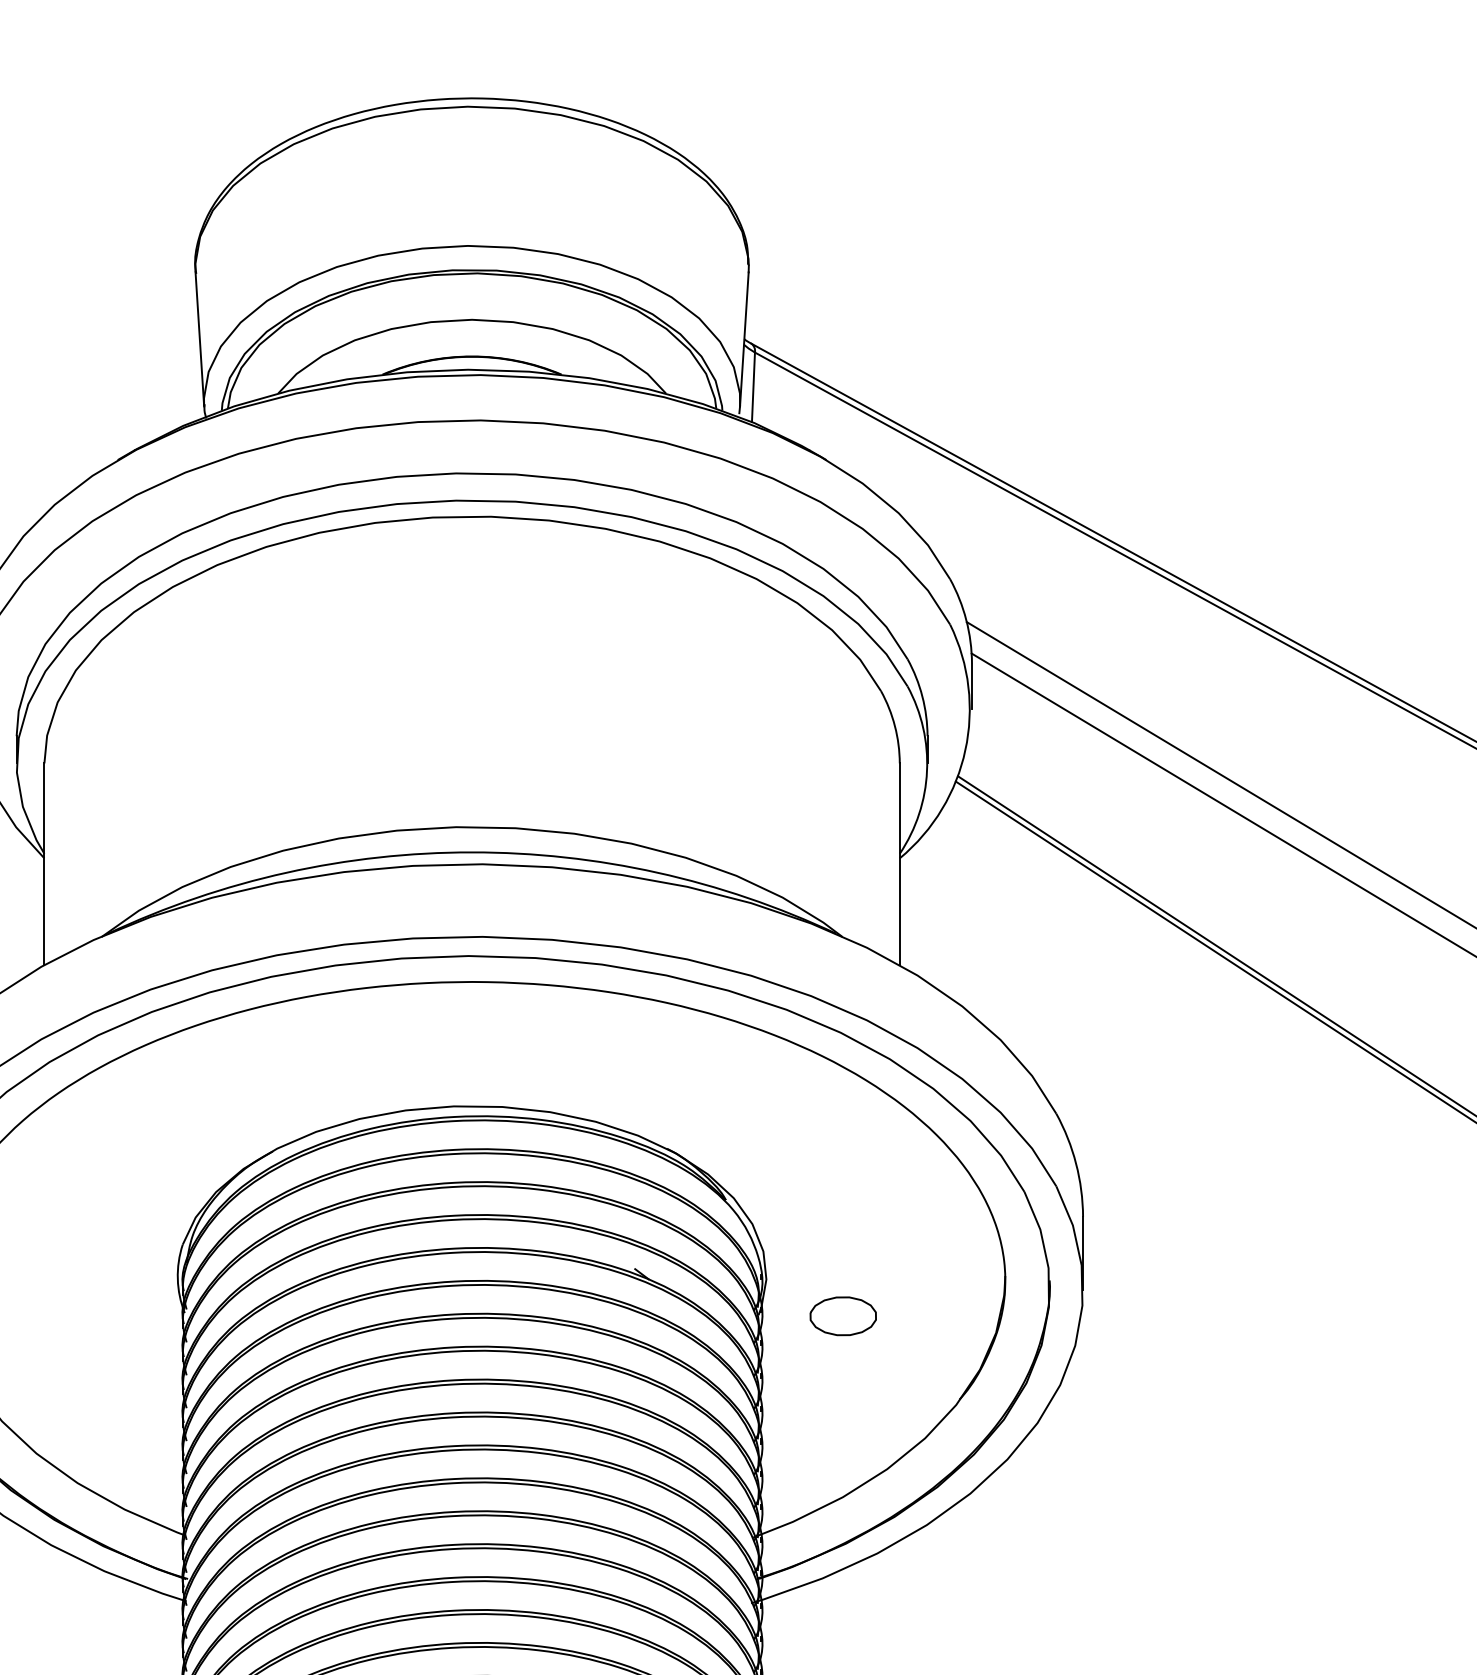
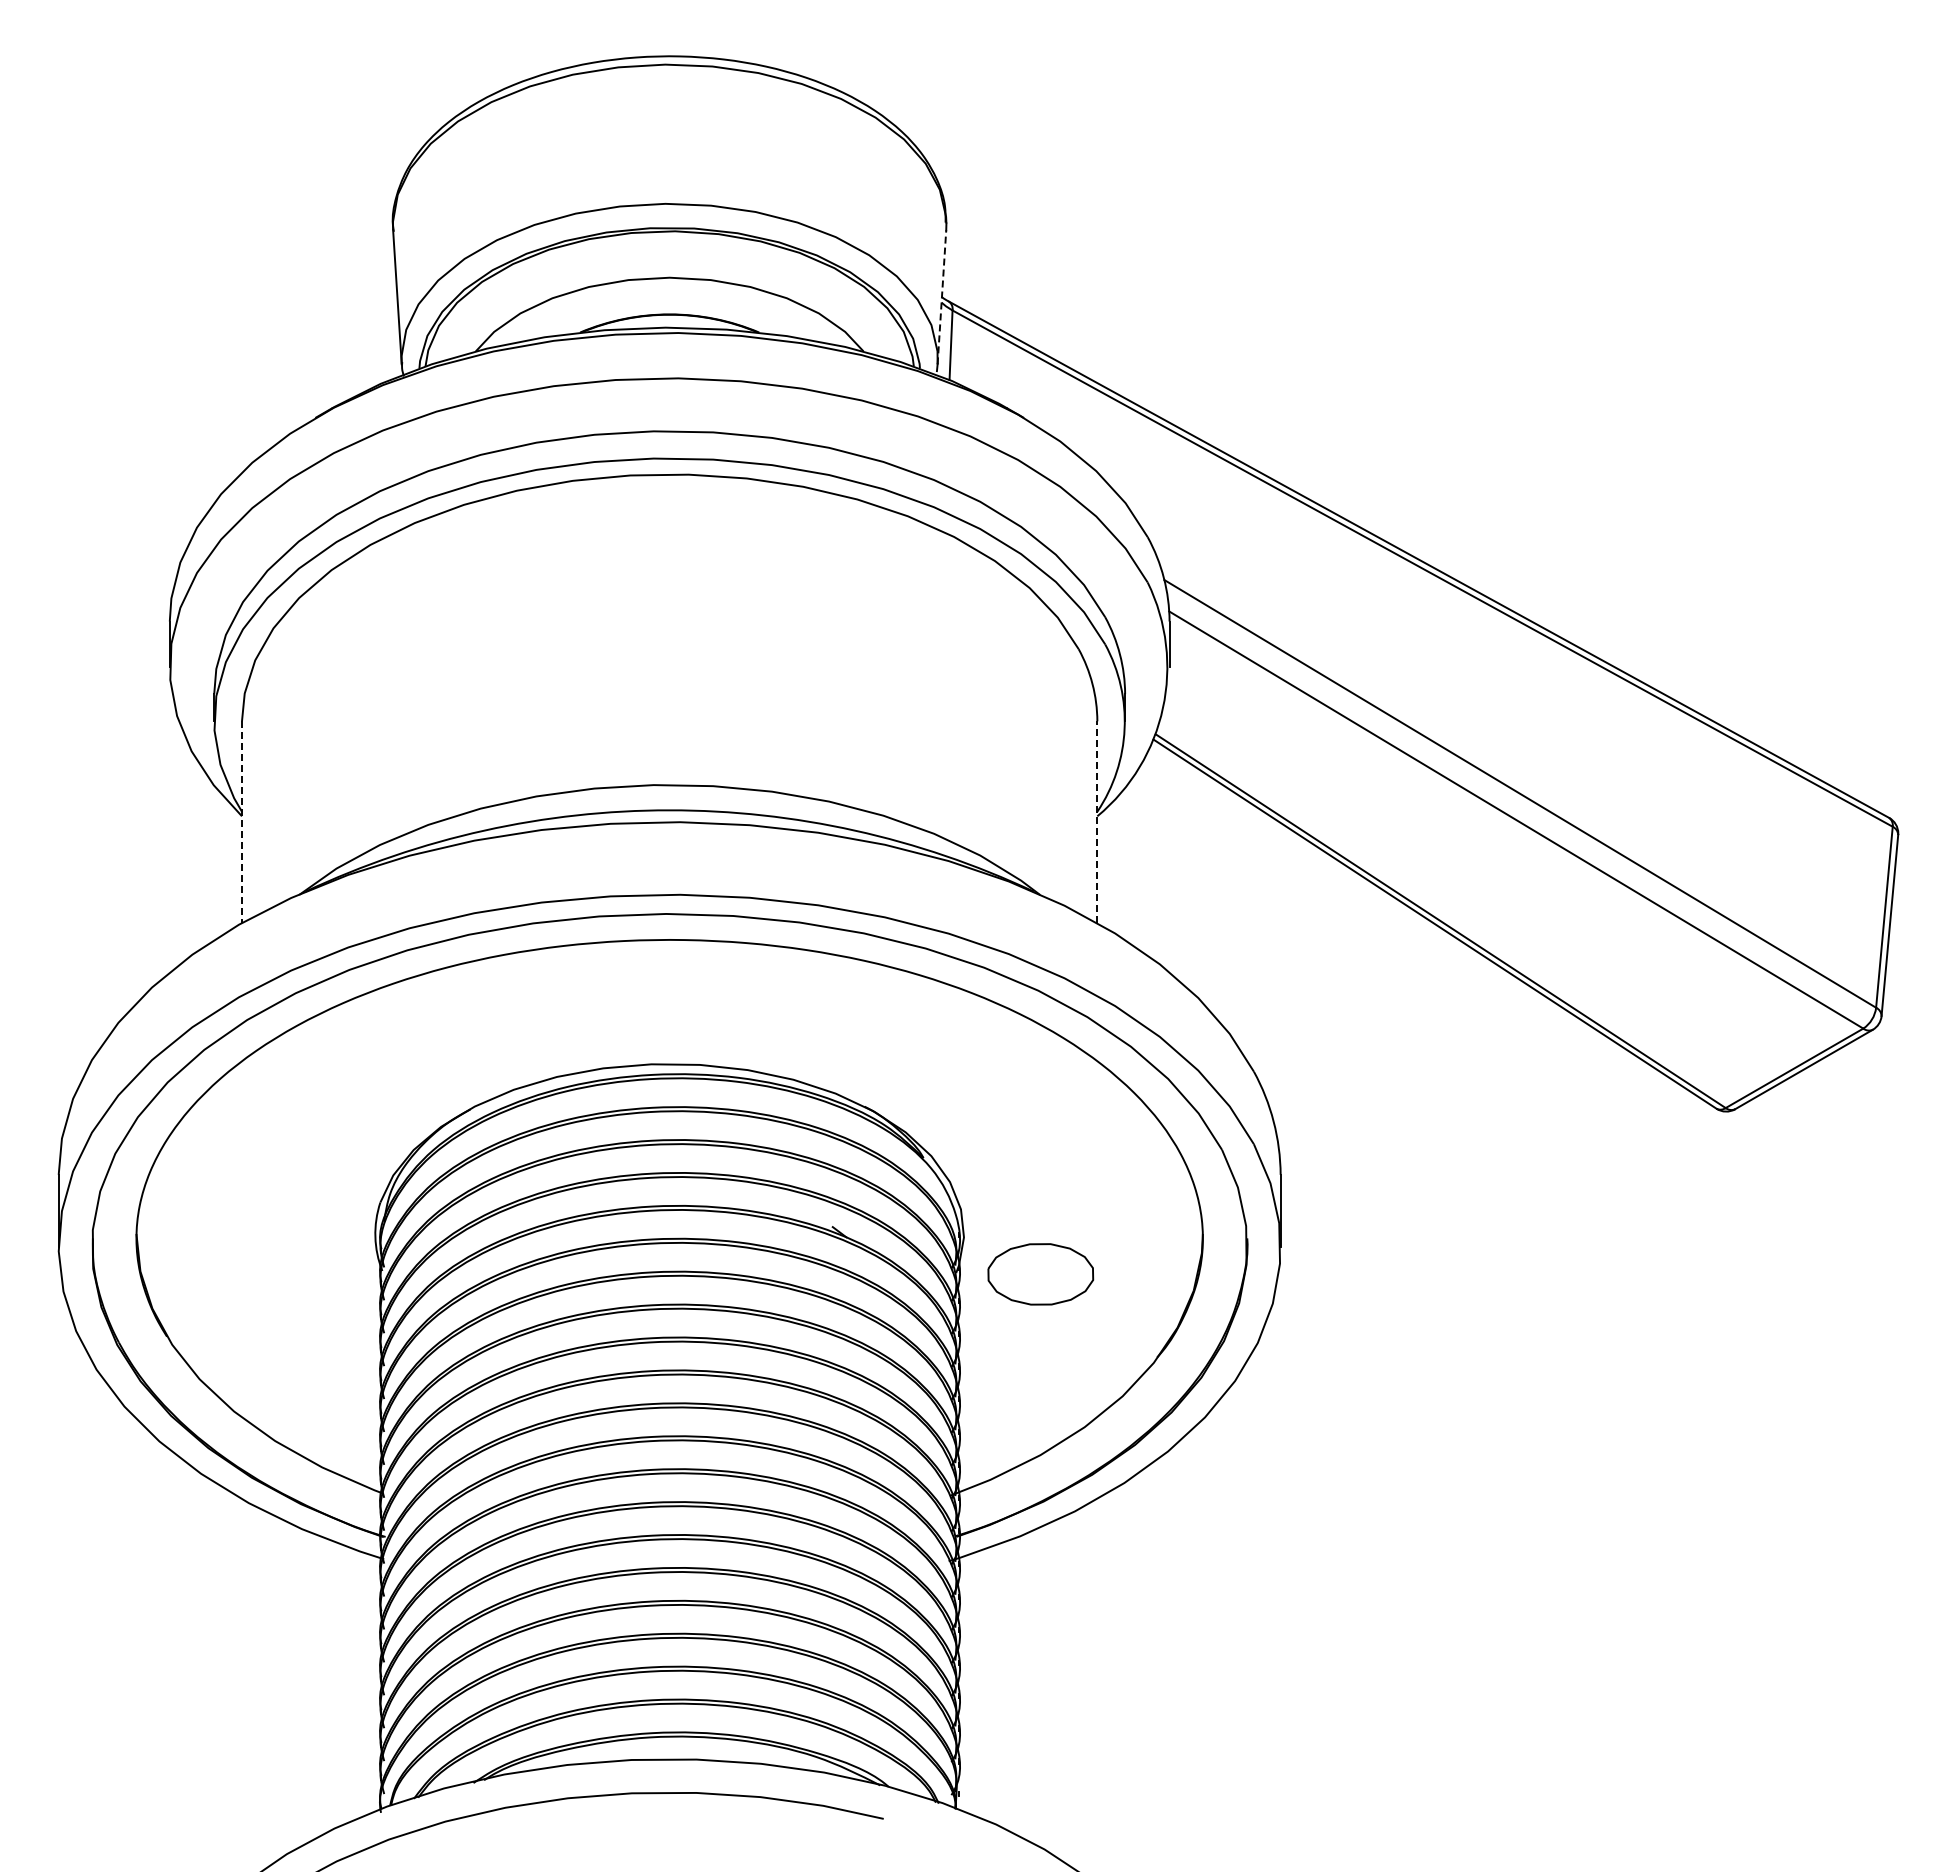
line: (743, 338) -> (941, 296), solid -> dashed
line: (43, 864) -> (241, 822), solid -> dashed
line: (899, 864) -> (1097, 822), solid -> dashed
part: (842, 1315) -> (1040, 1273), size x1.6

